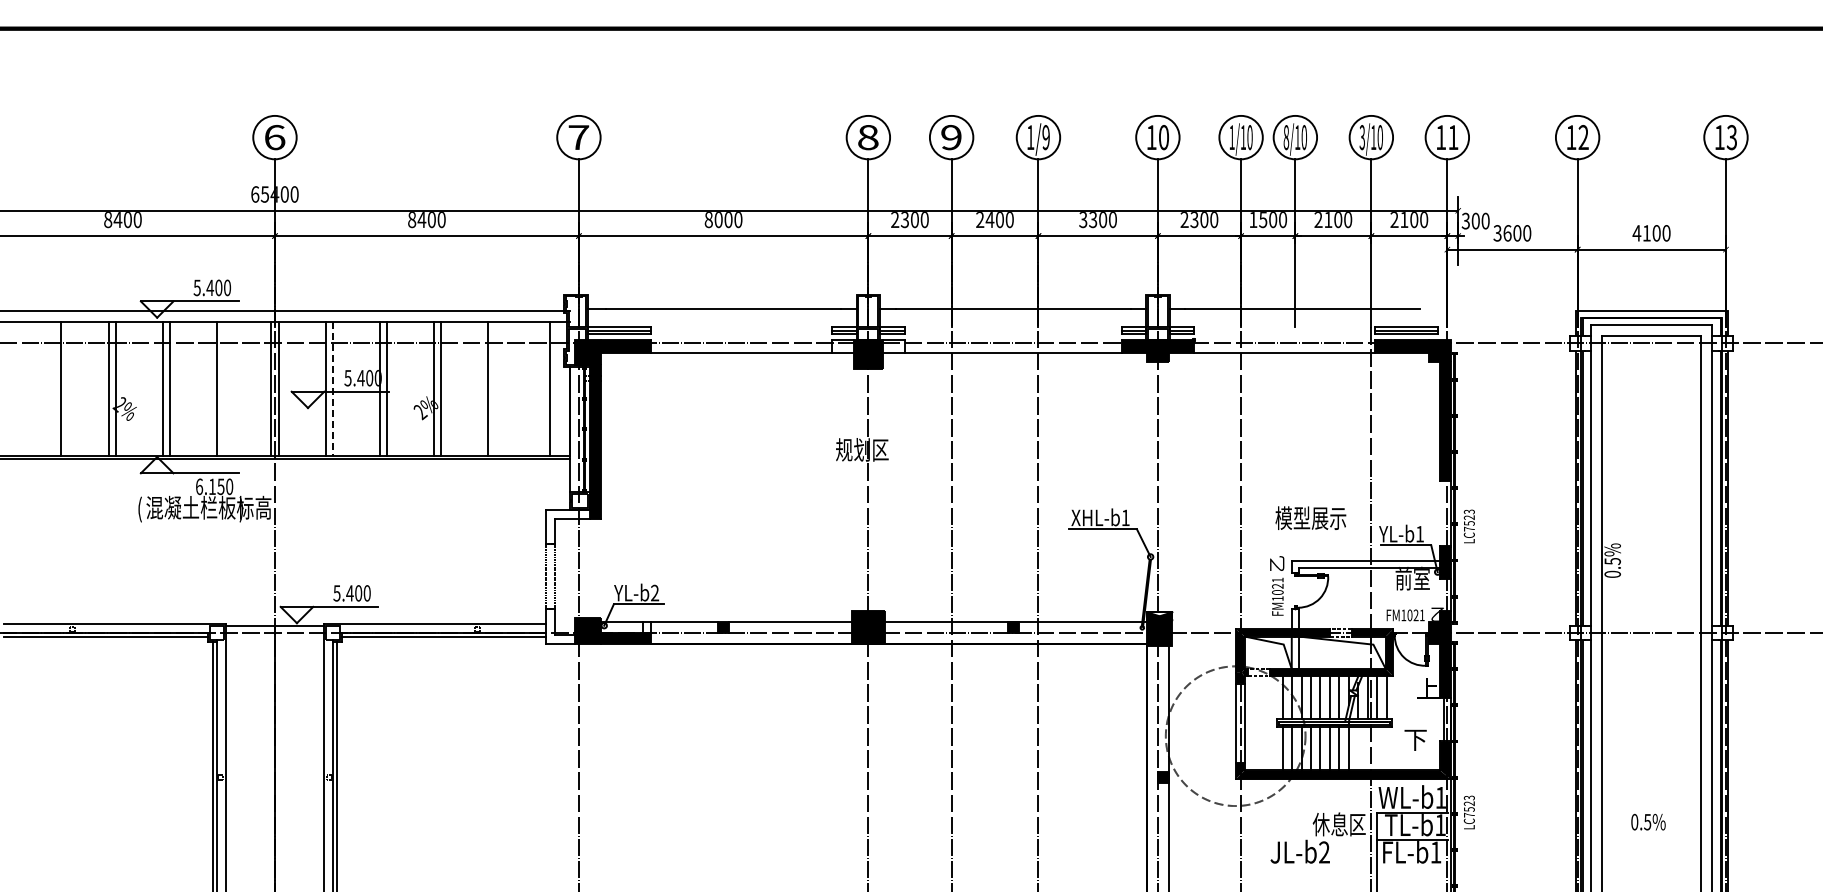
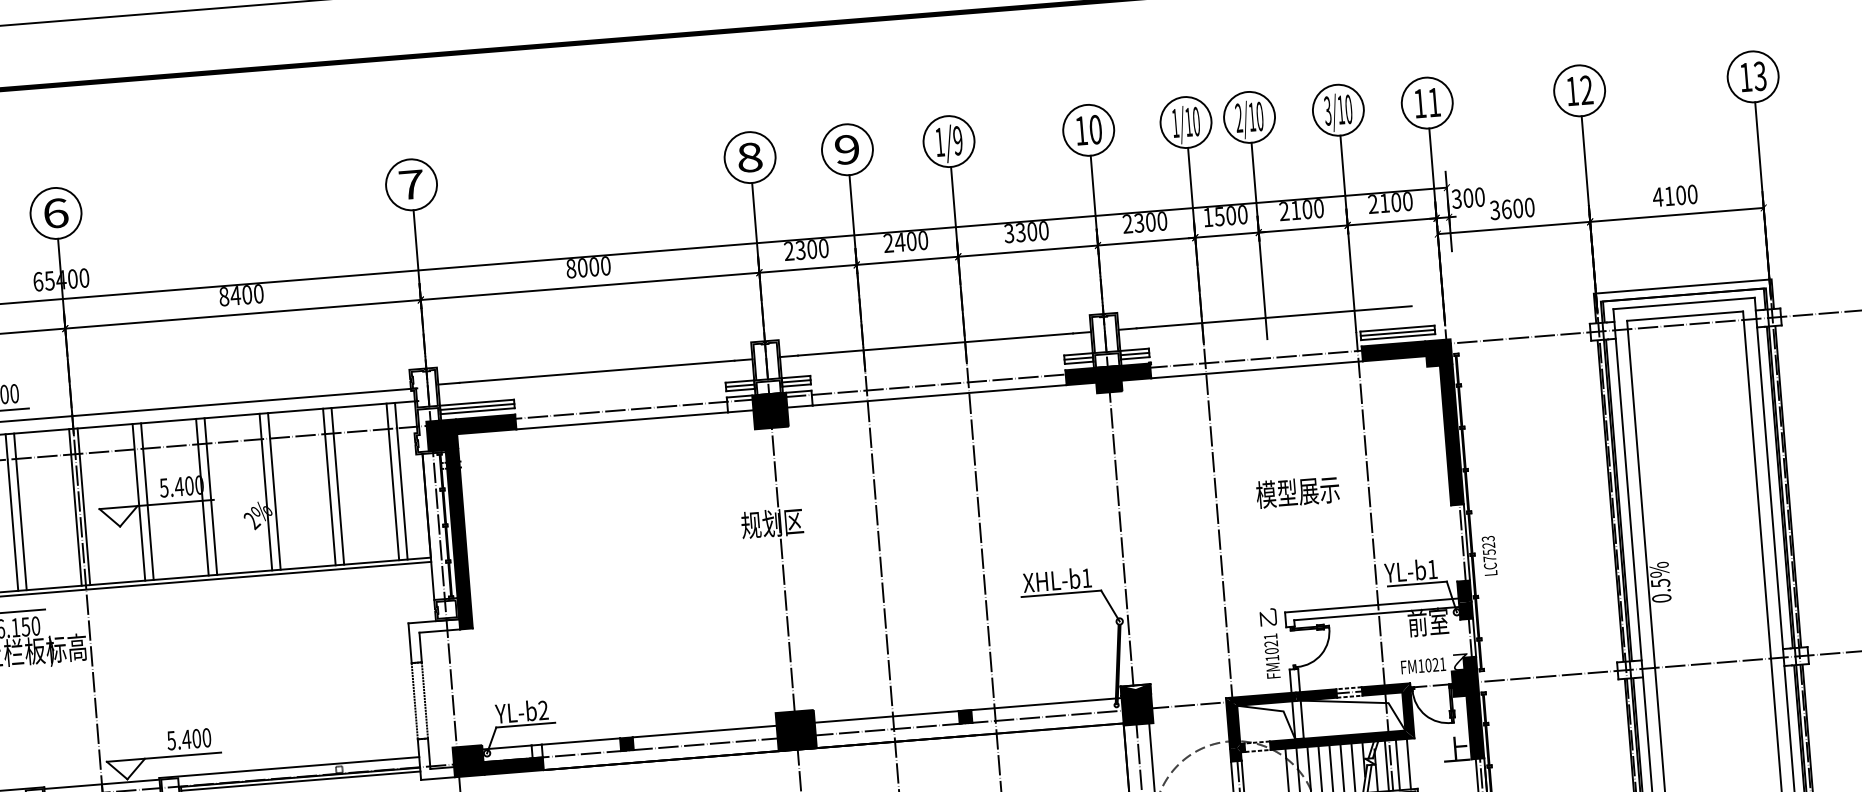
text: (1286, 137) -> (1239, 118), 8/10 -> 2/10
line: (224, 388) -> (20, 511), added
line: (332, 388) -> (146, 501), dashed -> solid
line: (495, 388) -> (337, 486), added
line: (542, 388) -> (392, 481), added
text: (1310, 517) -> (1297, 491), moved

